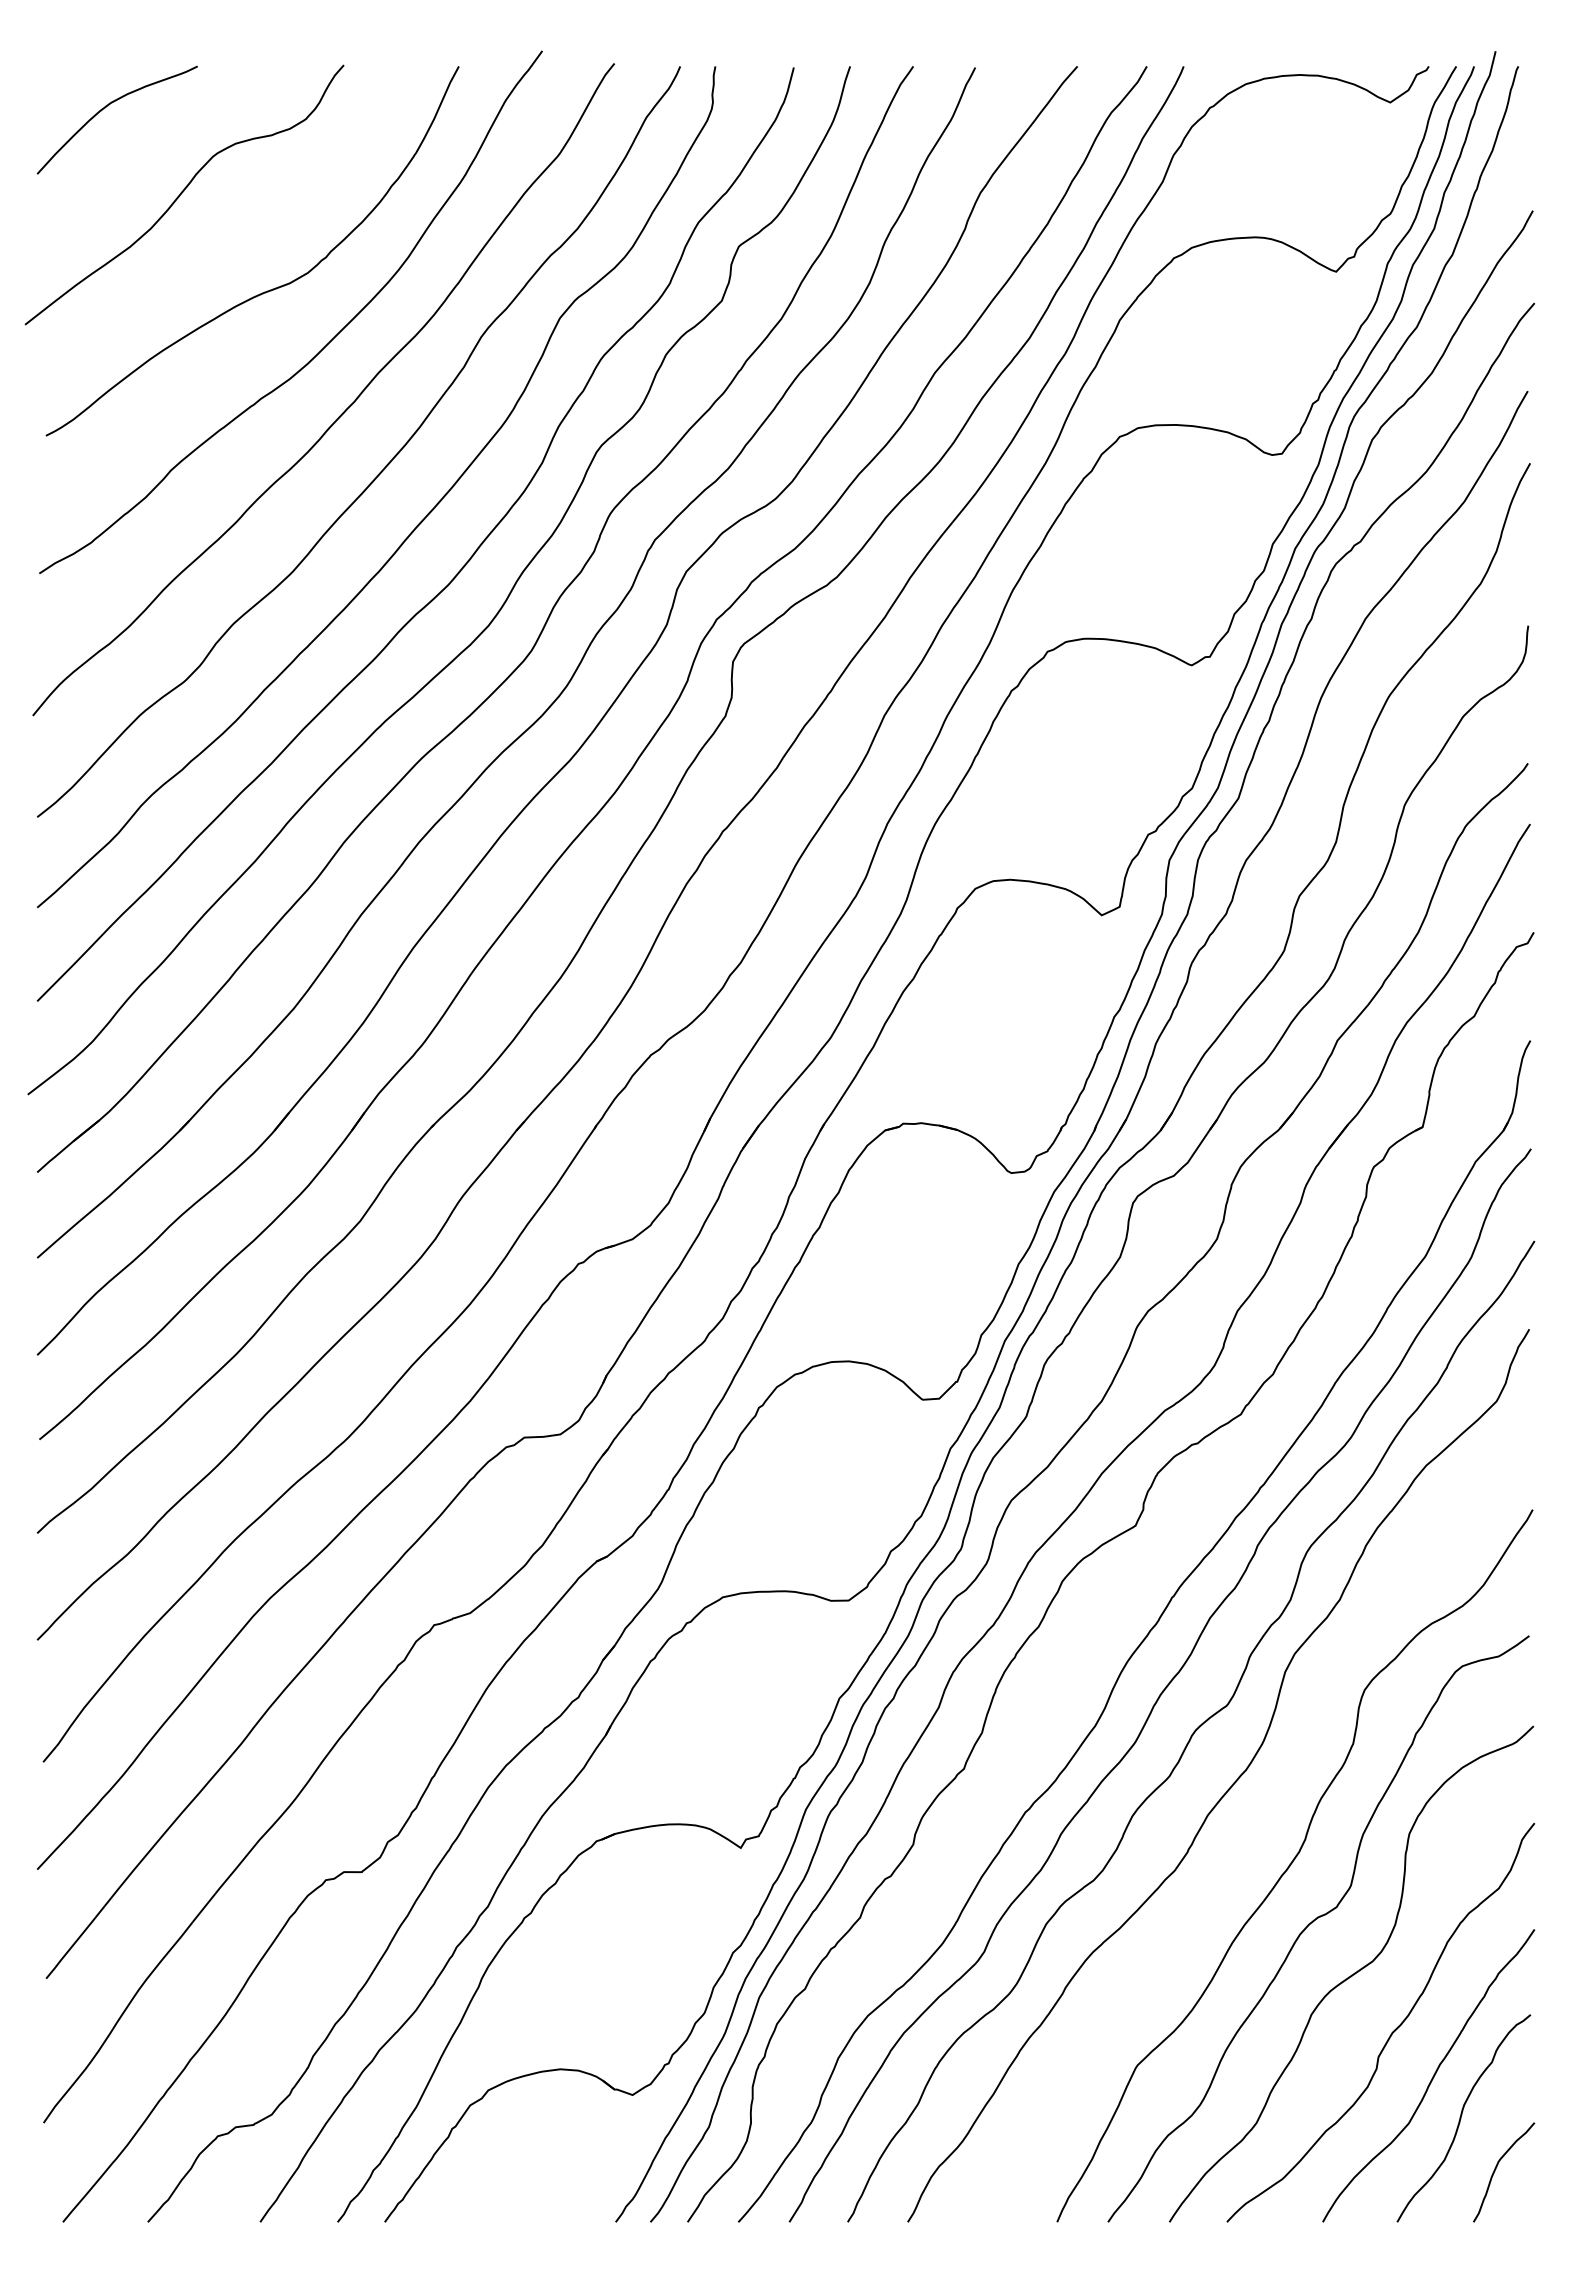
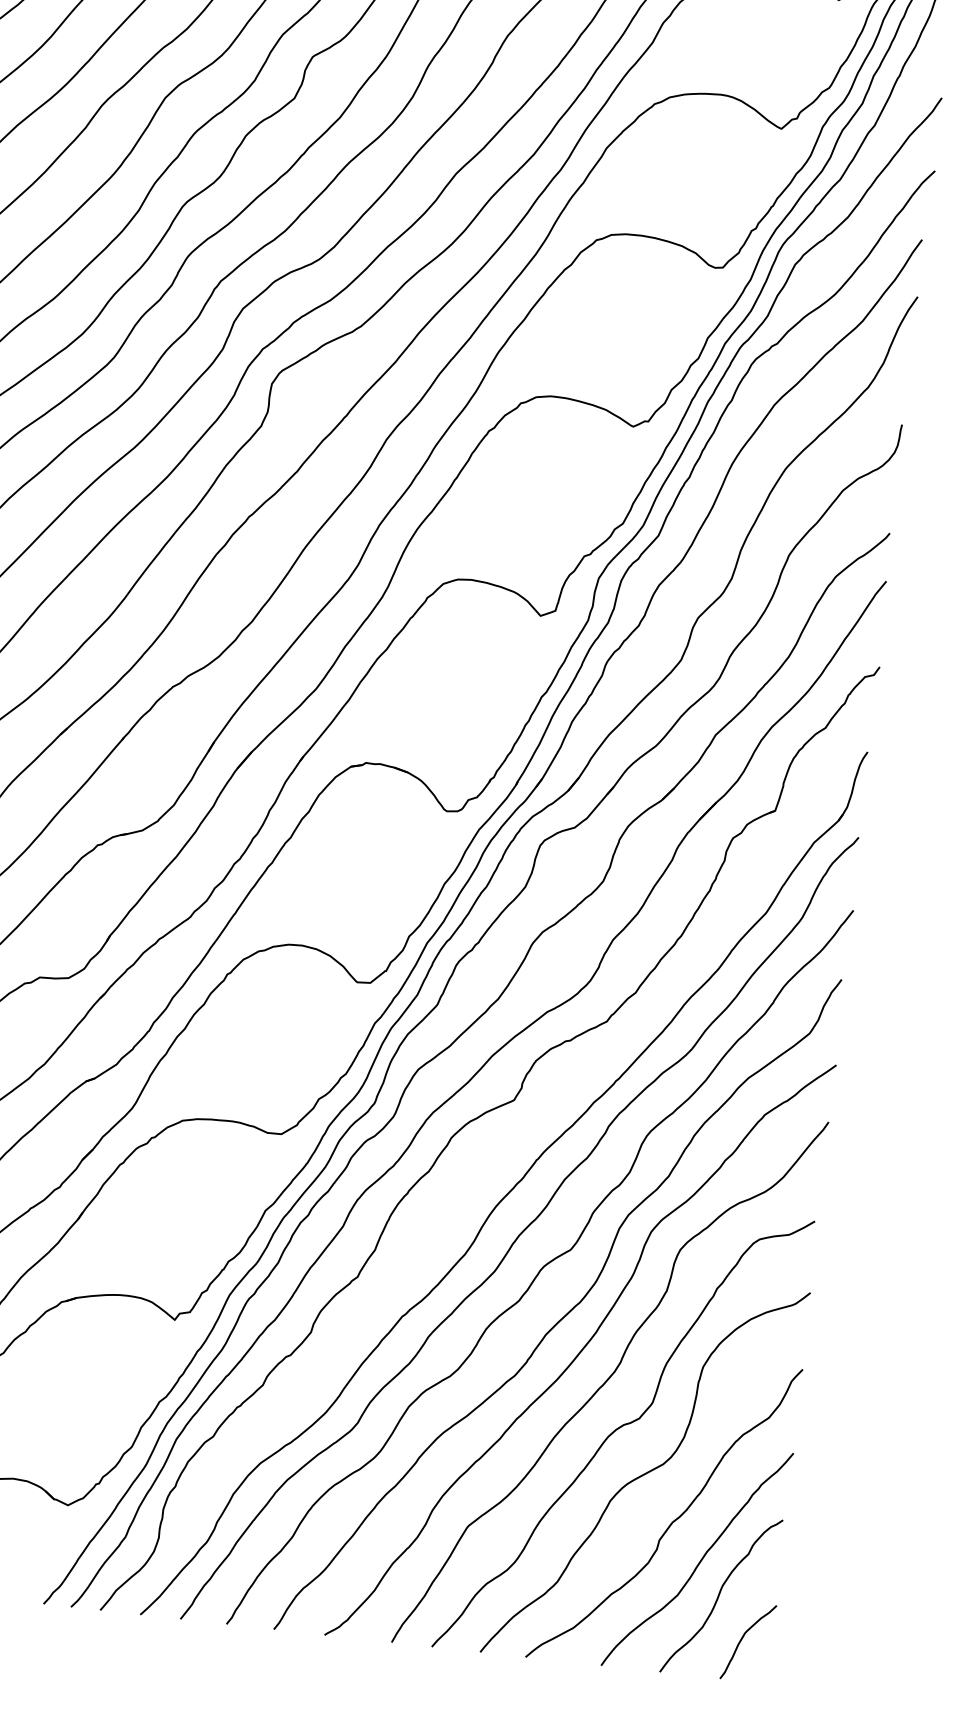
curve: (1253, 1830) -> (580, 1350), added

